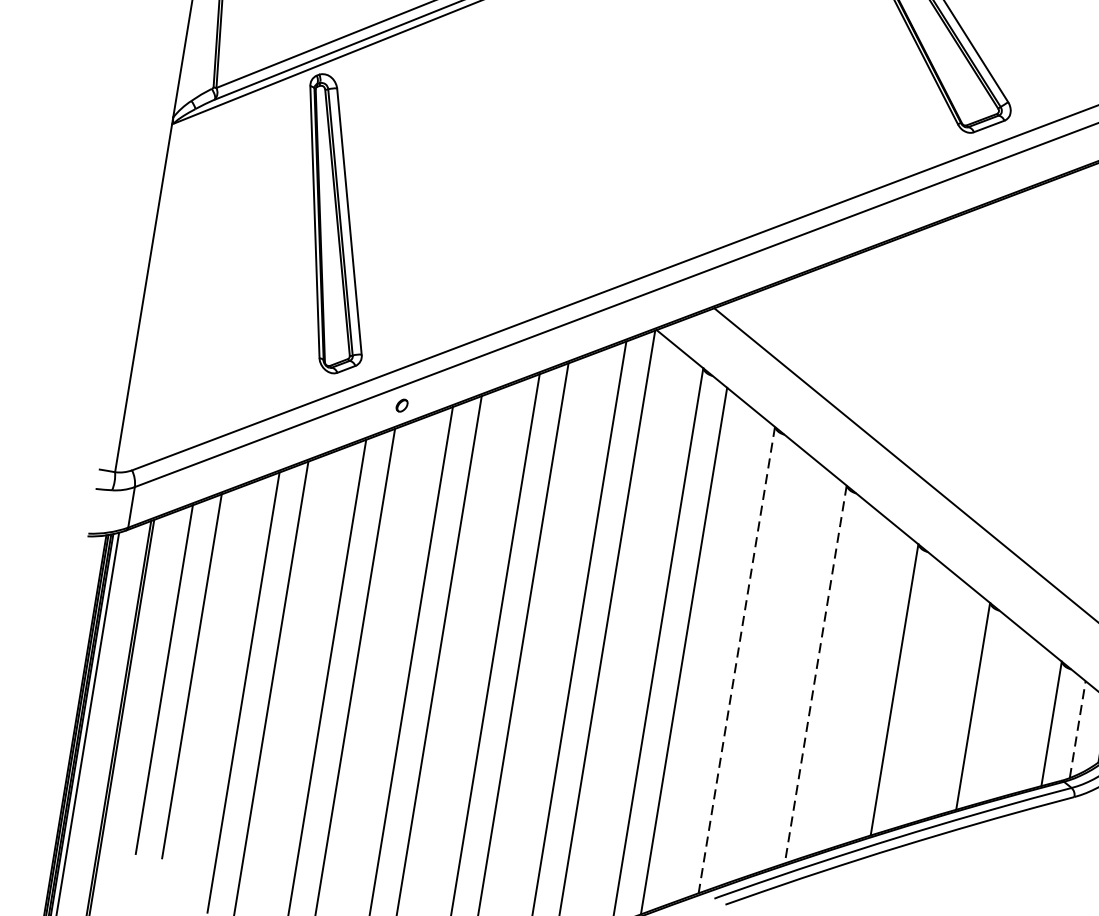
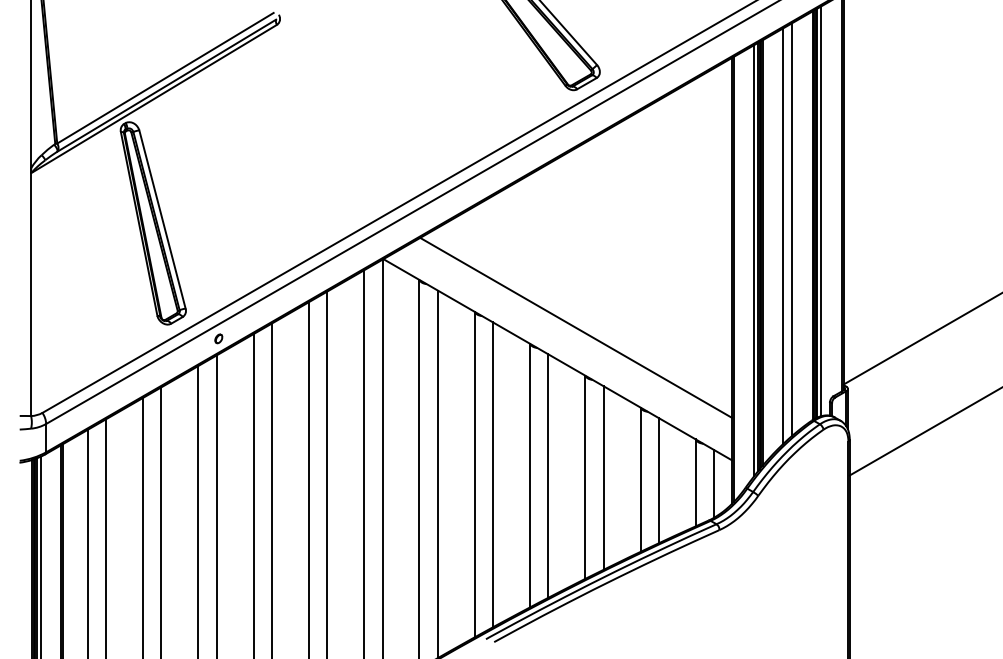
line: (736, 659) -> (474, 474), dashed -> solid
line: (763, 664) -> (493, 474), added
line: (815, 674) -> (529, 475), dashed -> solid
line: (842, 678) -> (548, 475), added
line: (920, 694) -> (603, 477), added
line: (998, 711) -> (658, 480), added
line: (1078, 729) -> (714, 483), dashed -> solid

